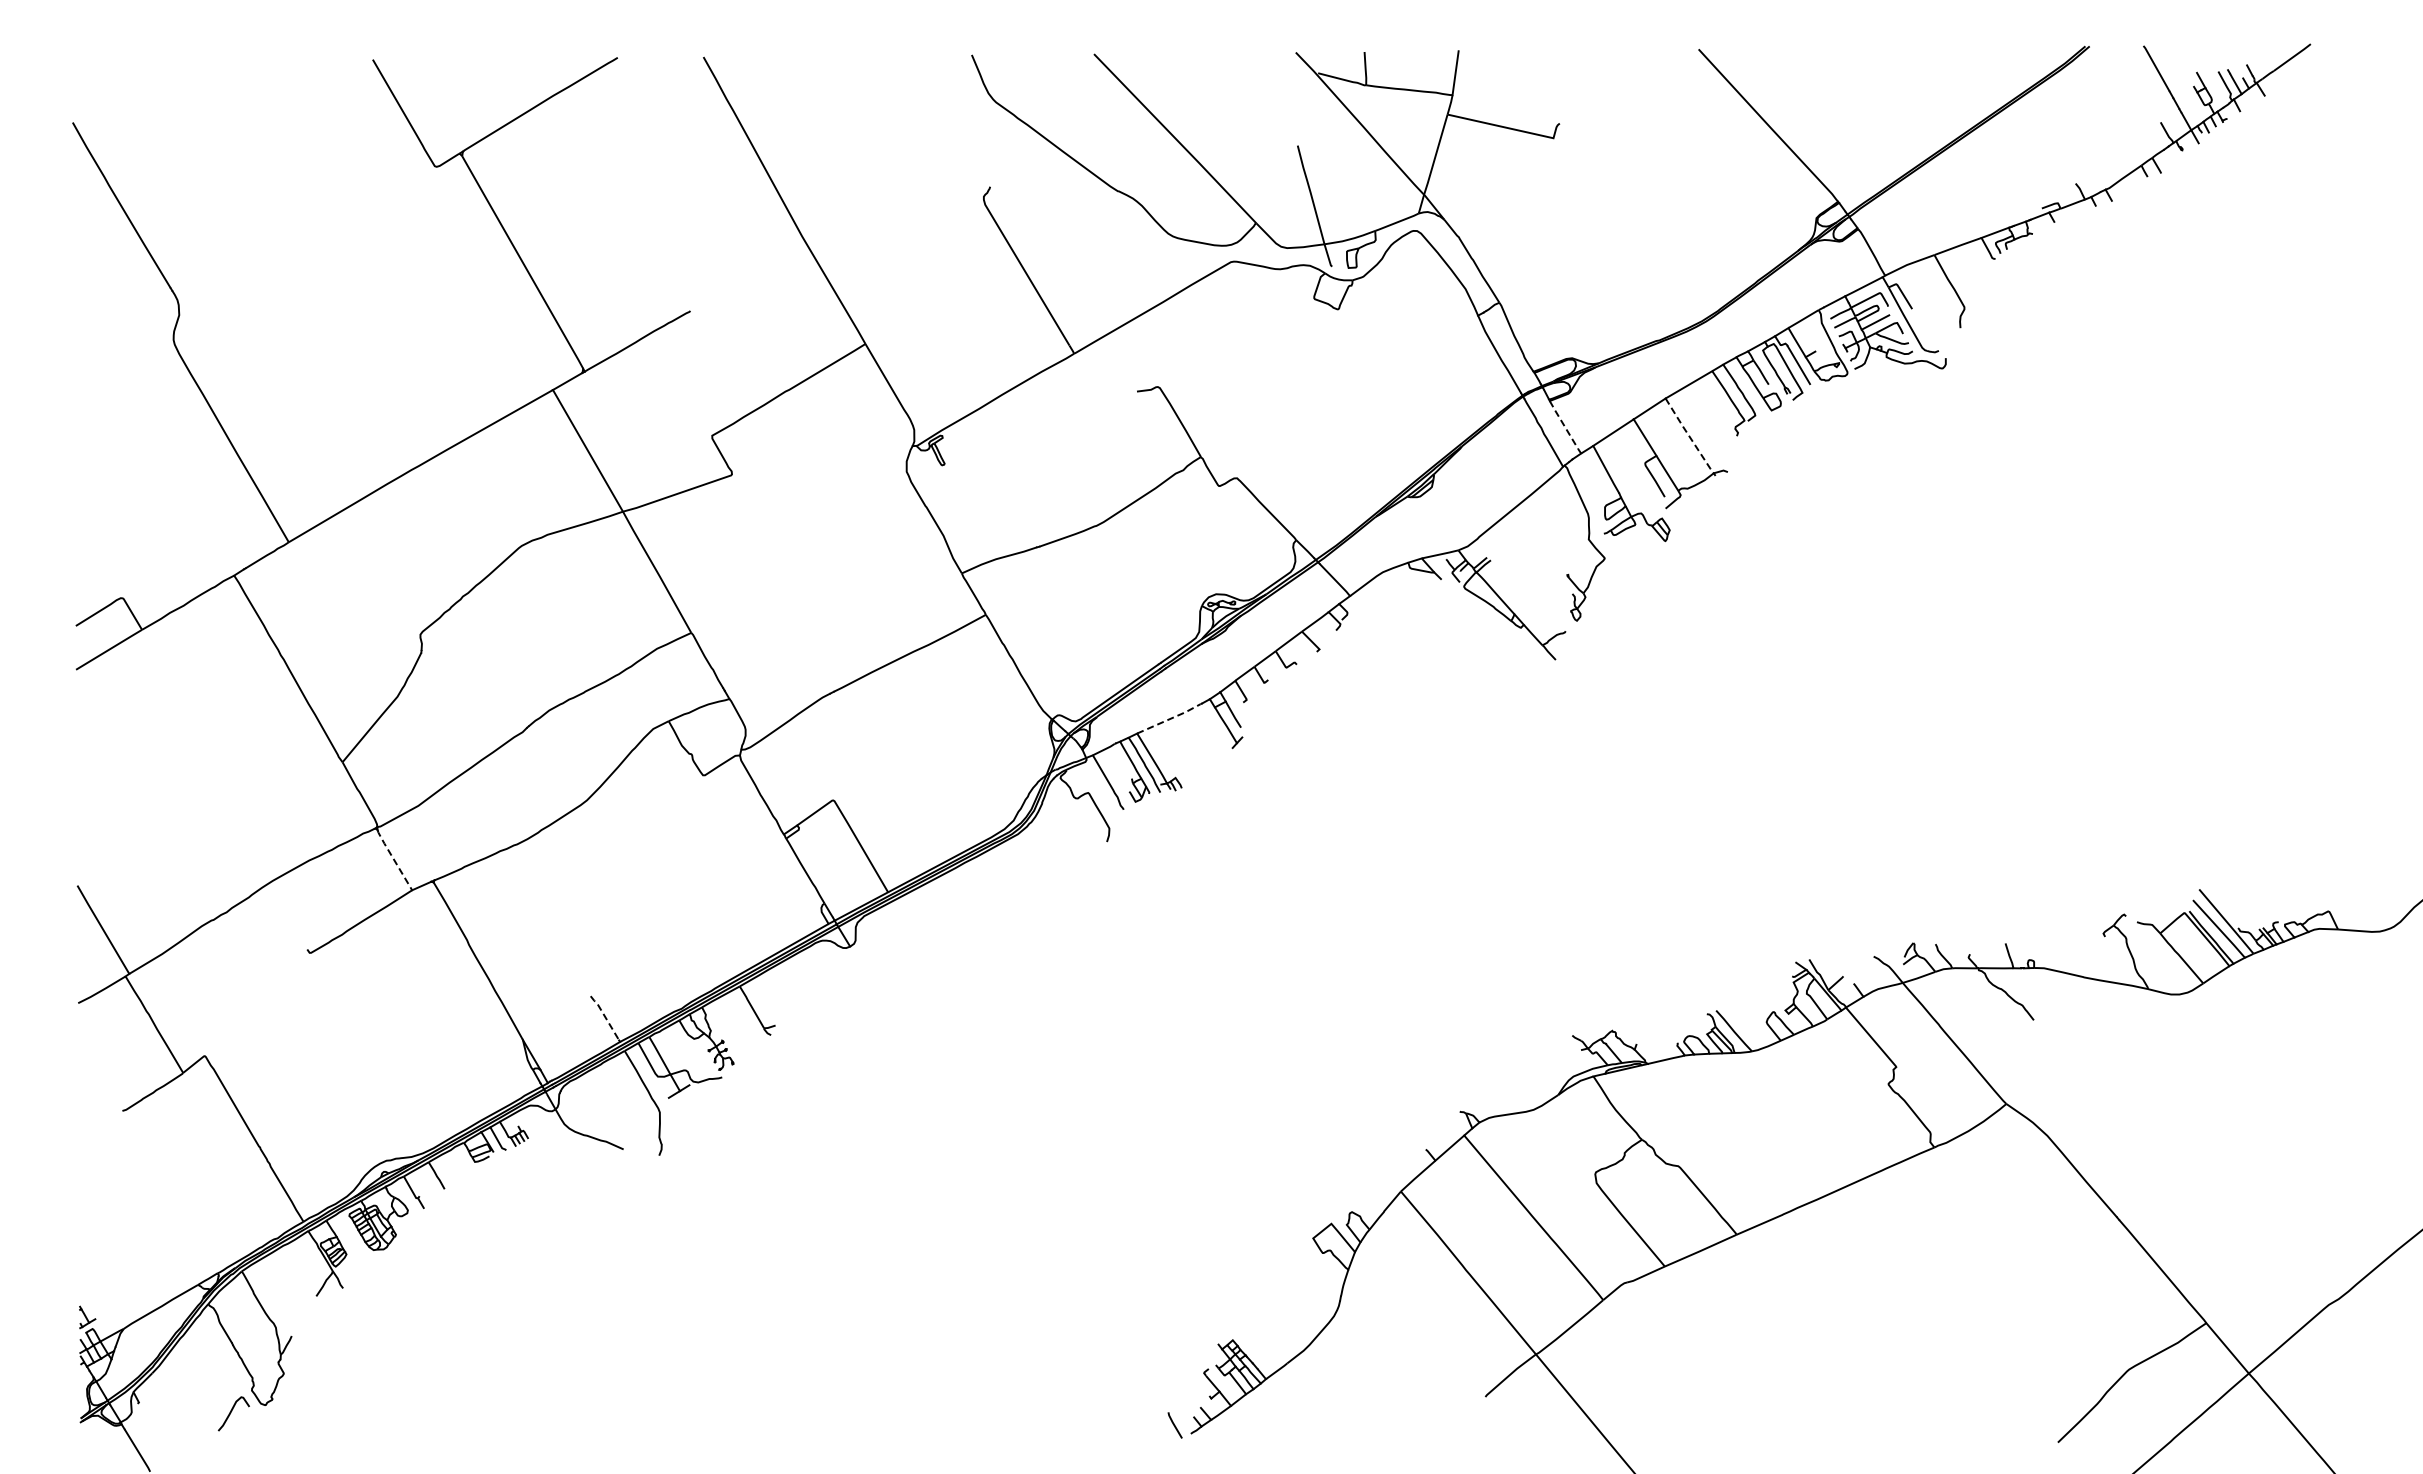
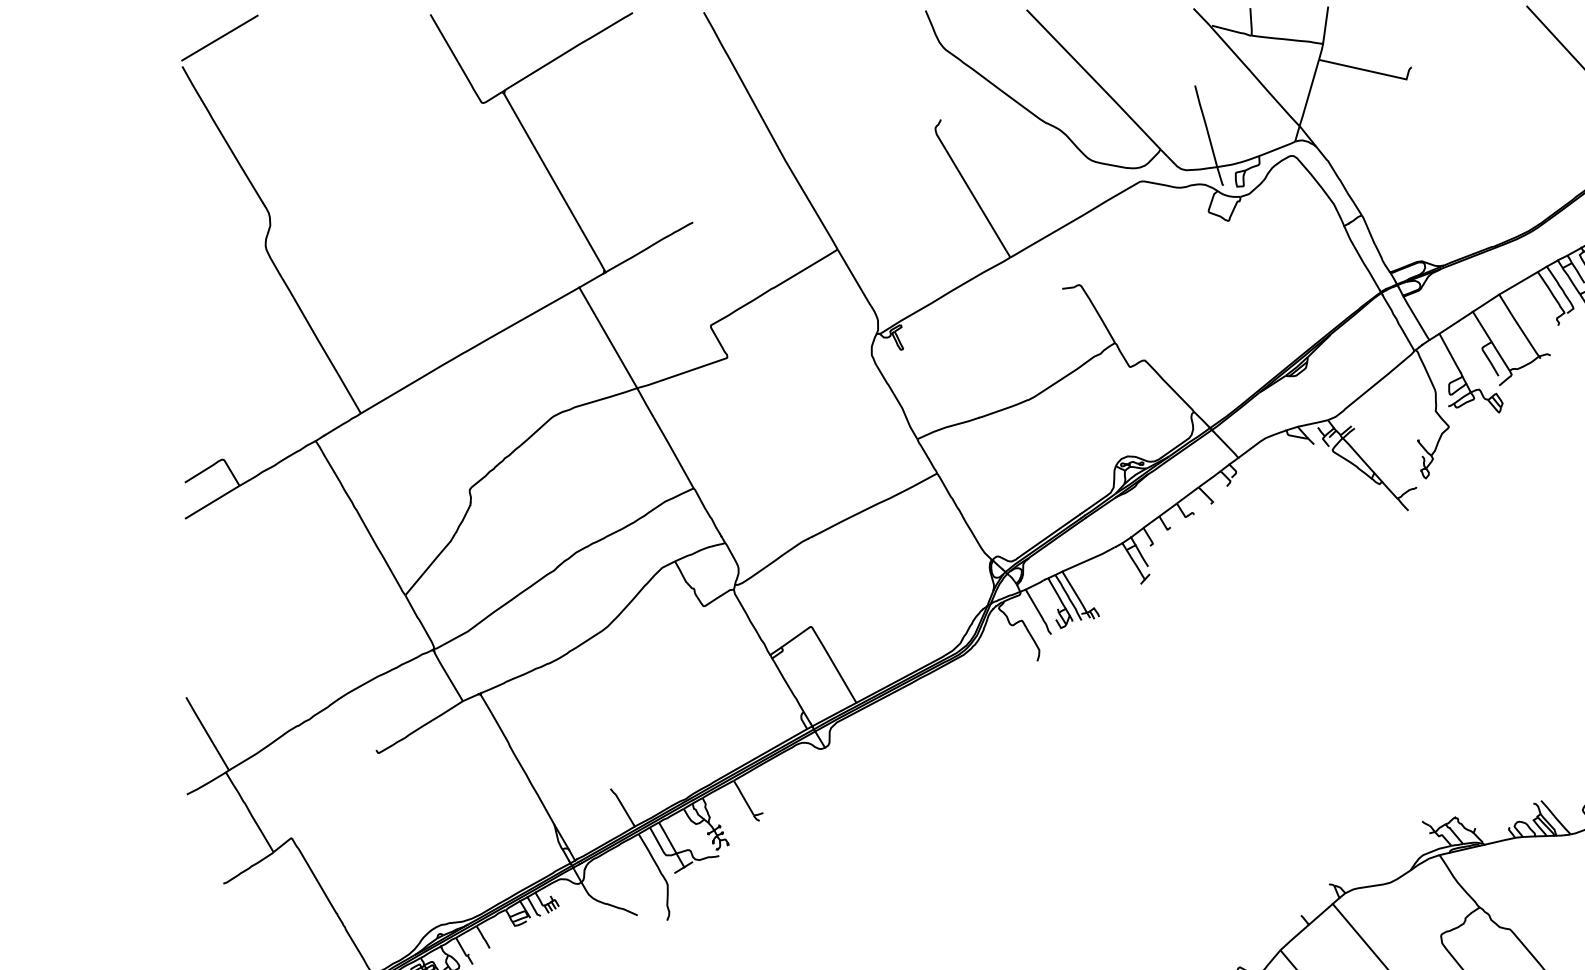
line: (117, 88) -> (219, 38), added
line: (1565, 427) -> (1416, 318), dashed -> solid
line: (1689, 436) -> (1519, 326), dashed -> solid
line: (1170, 719) -> (1089, 559), dashed -> solid
line: (394, 859) -> (448, 675), dashed -> solid
line: (605, 1016) -> (622, 805), dashed -> solid

